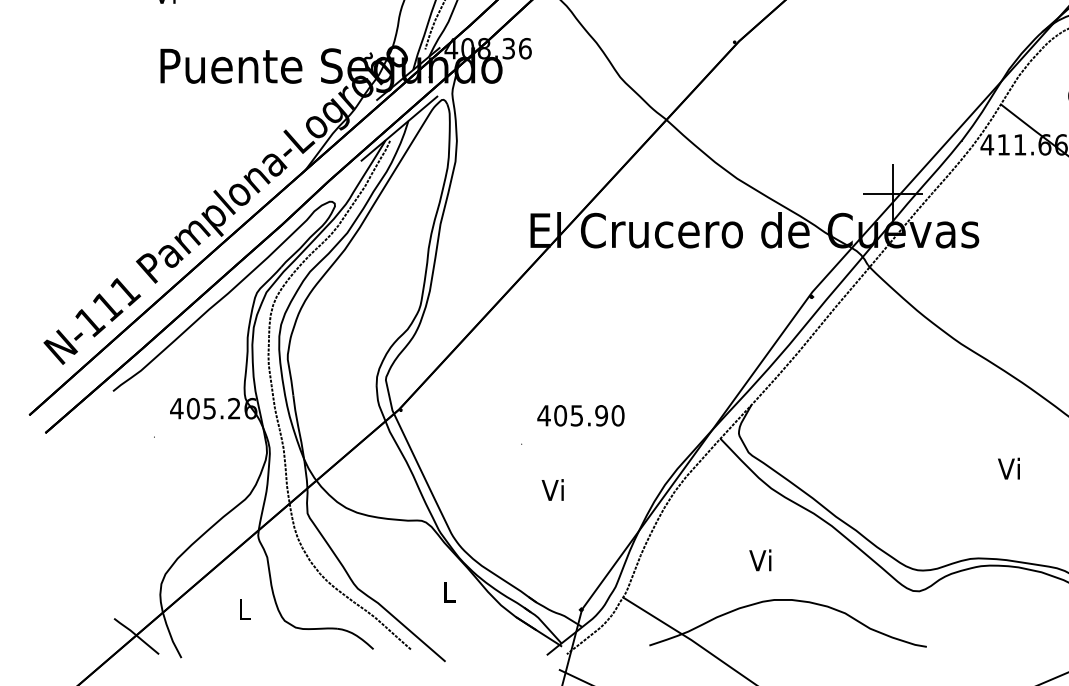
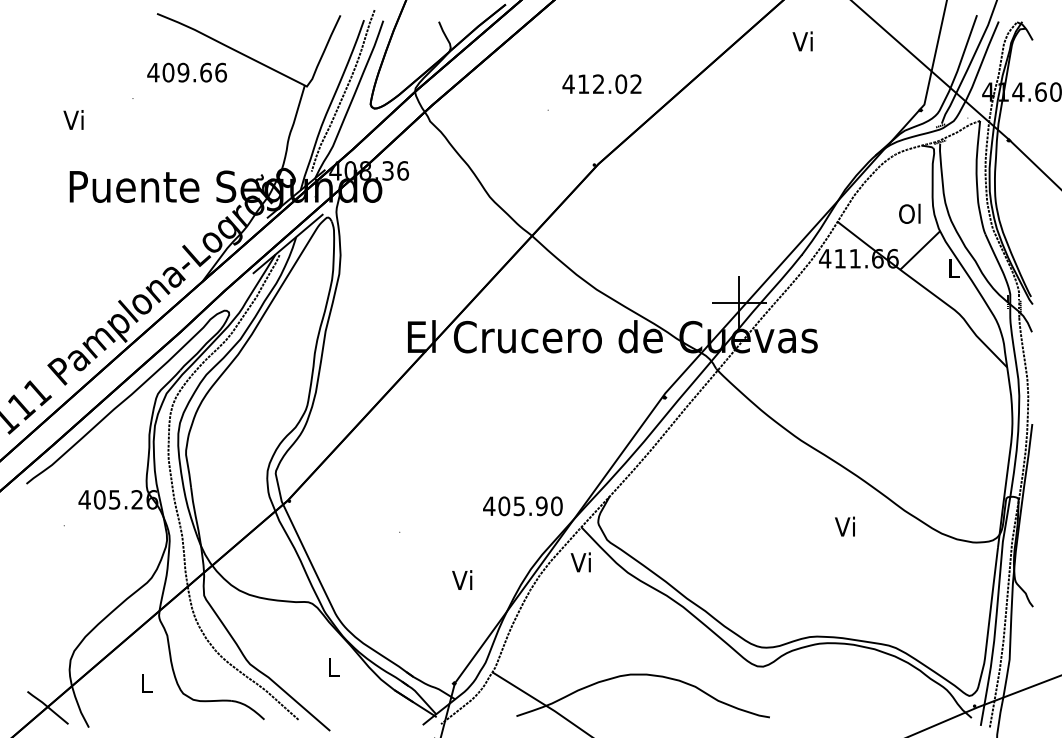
text: (580, 416) -> (522, 506), moved
text: (1008, 468) -> (844, 526), moved
text: (553, 489) -> (462, 579), moved
text: (759, 560) -> (580, 562), moved

